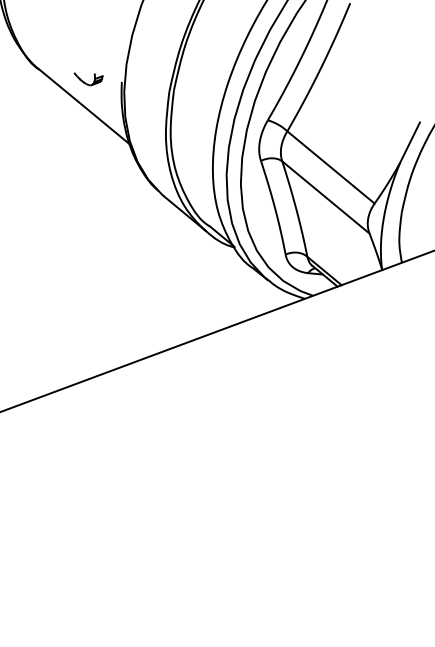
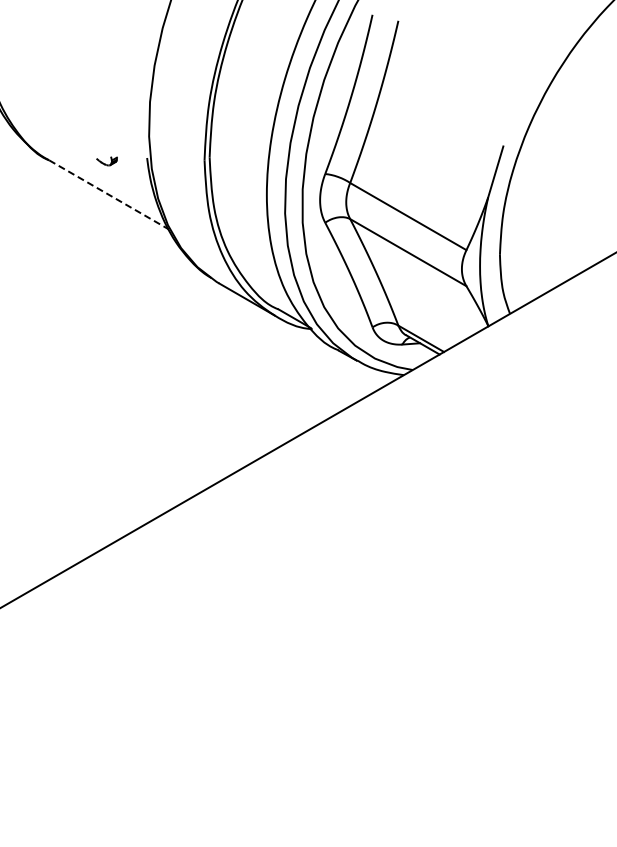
part: (87, 79) -> (106, 161), size x0.6
line: (84, 106) -> (108, 194), solid -> dashed

